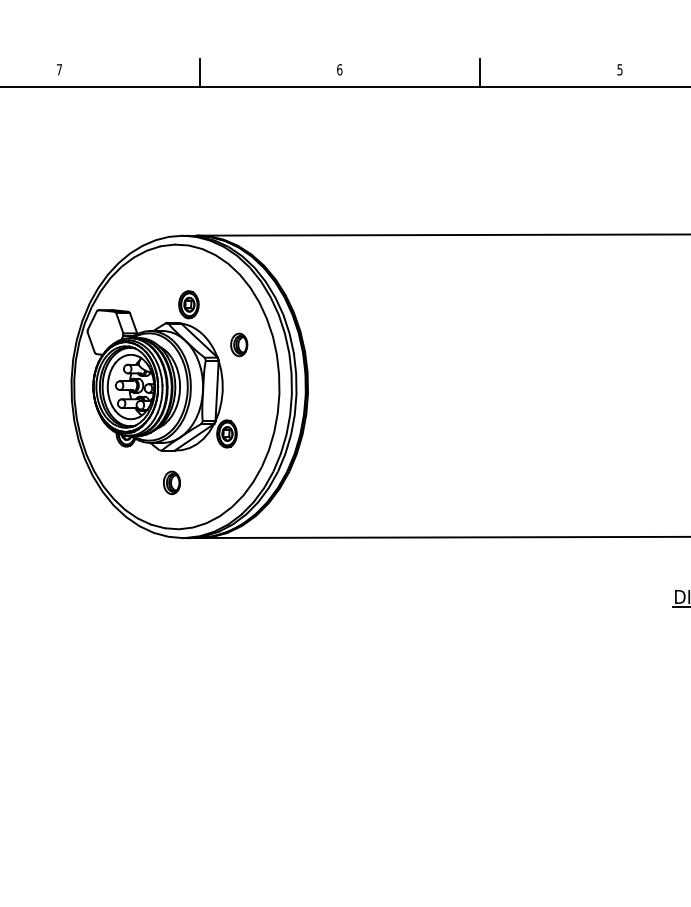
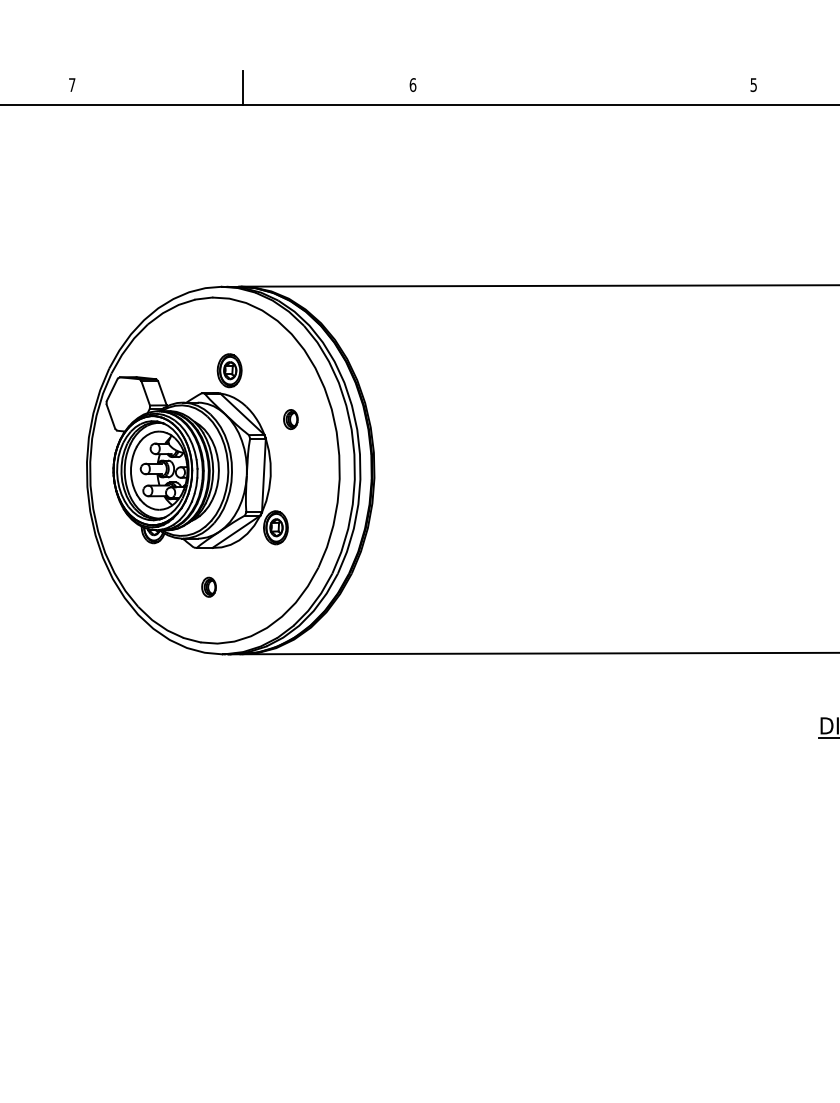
line: (479, 72) -> (582, 88), removed
part: (239, 344) -> (291, 418), size x0.7
part: (171, 482) -> (208, 586), size x0.7

